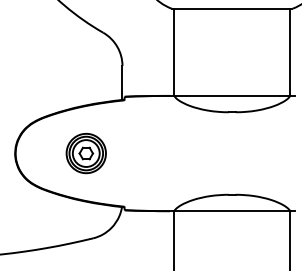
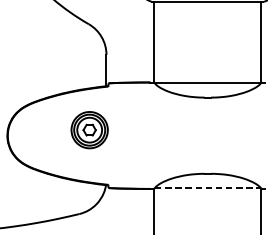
part: (85, 153) -> (88, 130), moved
line: (232, 210) -> (208, 188), solid -> dashed

